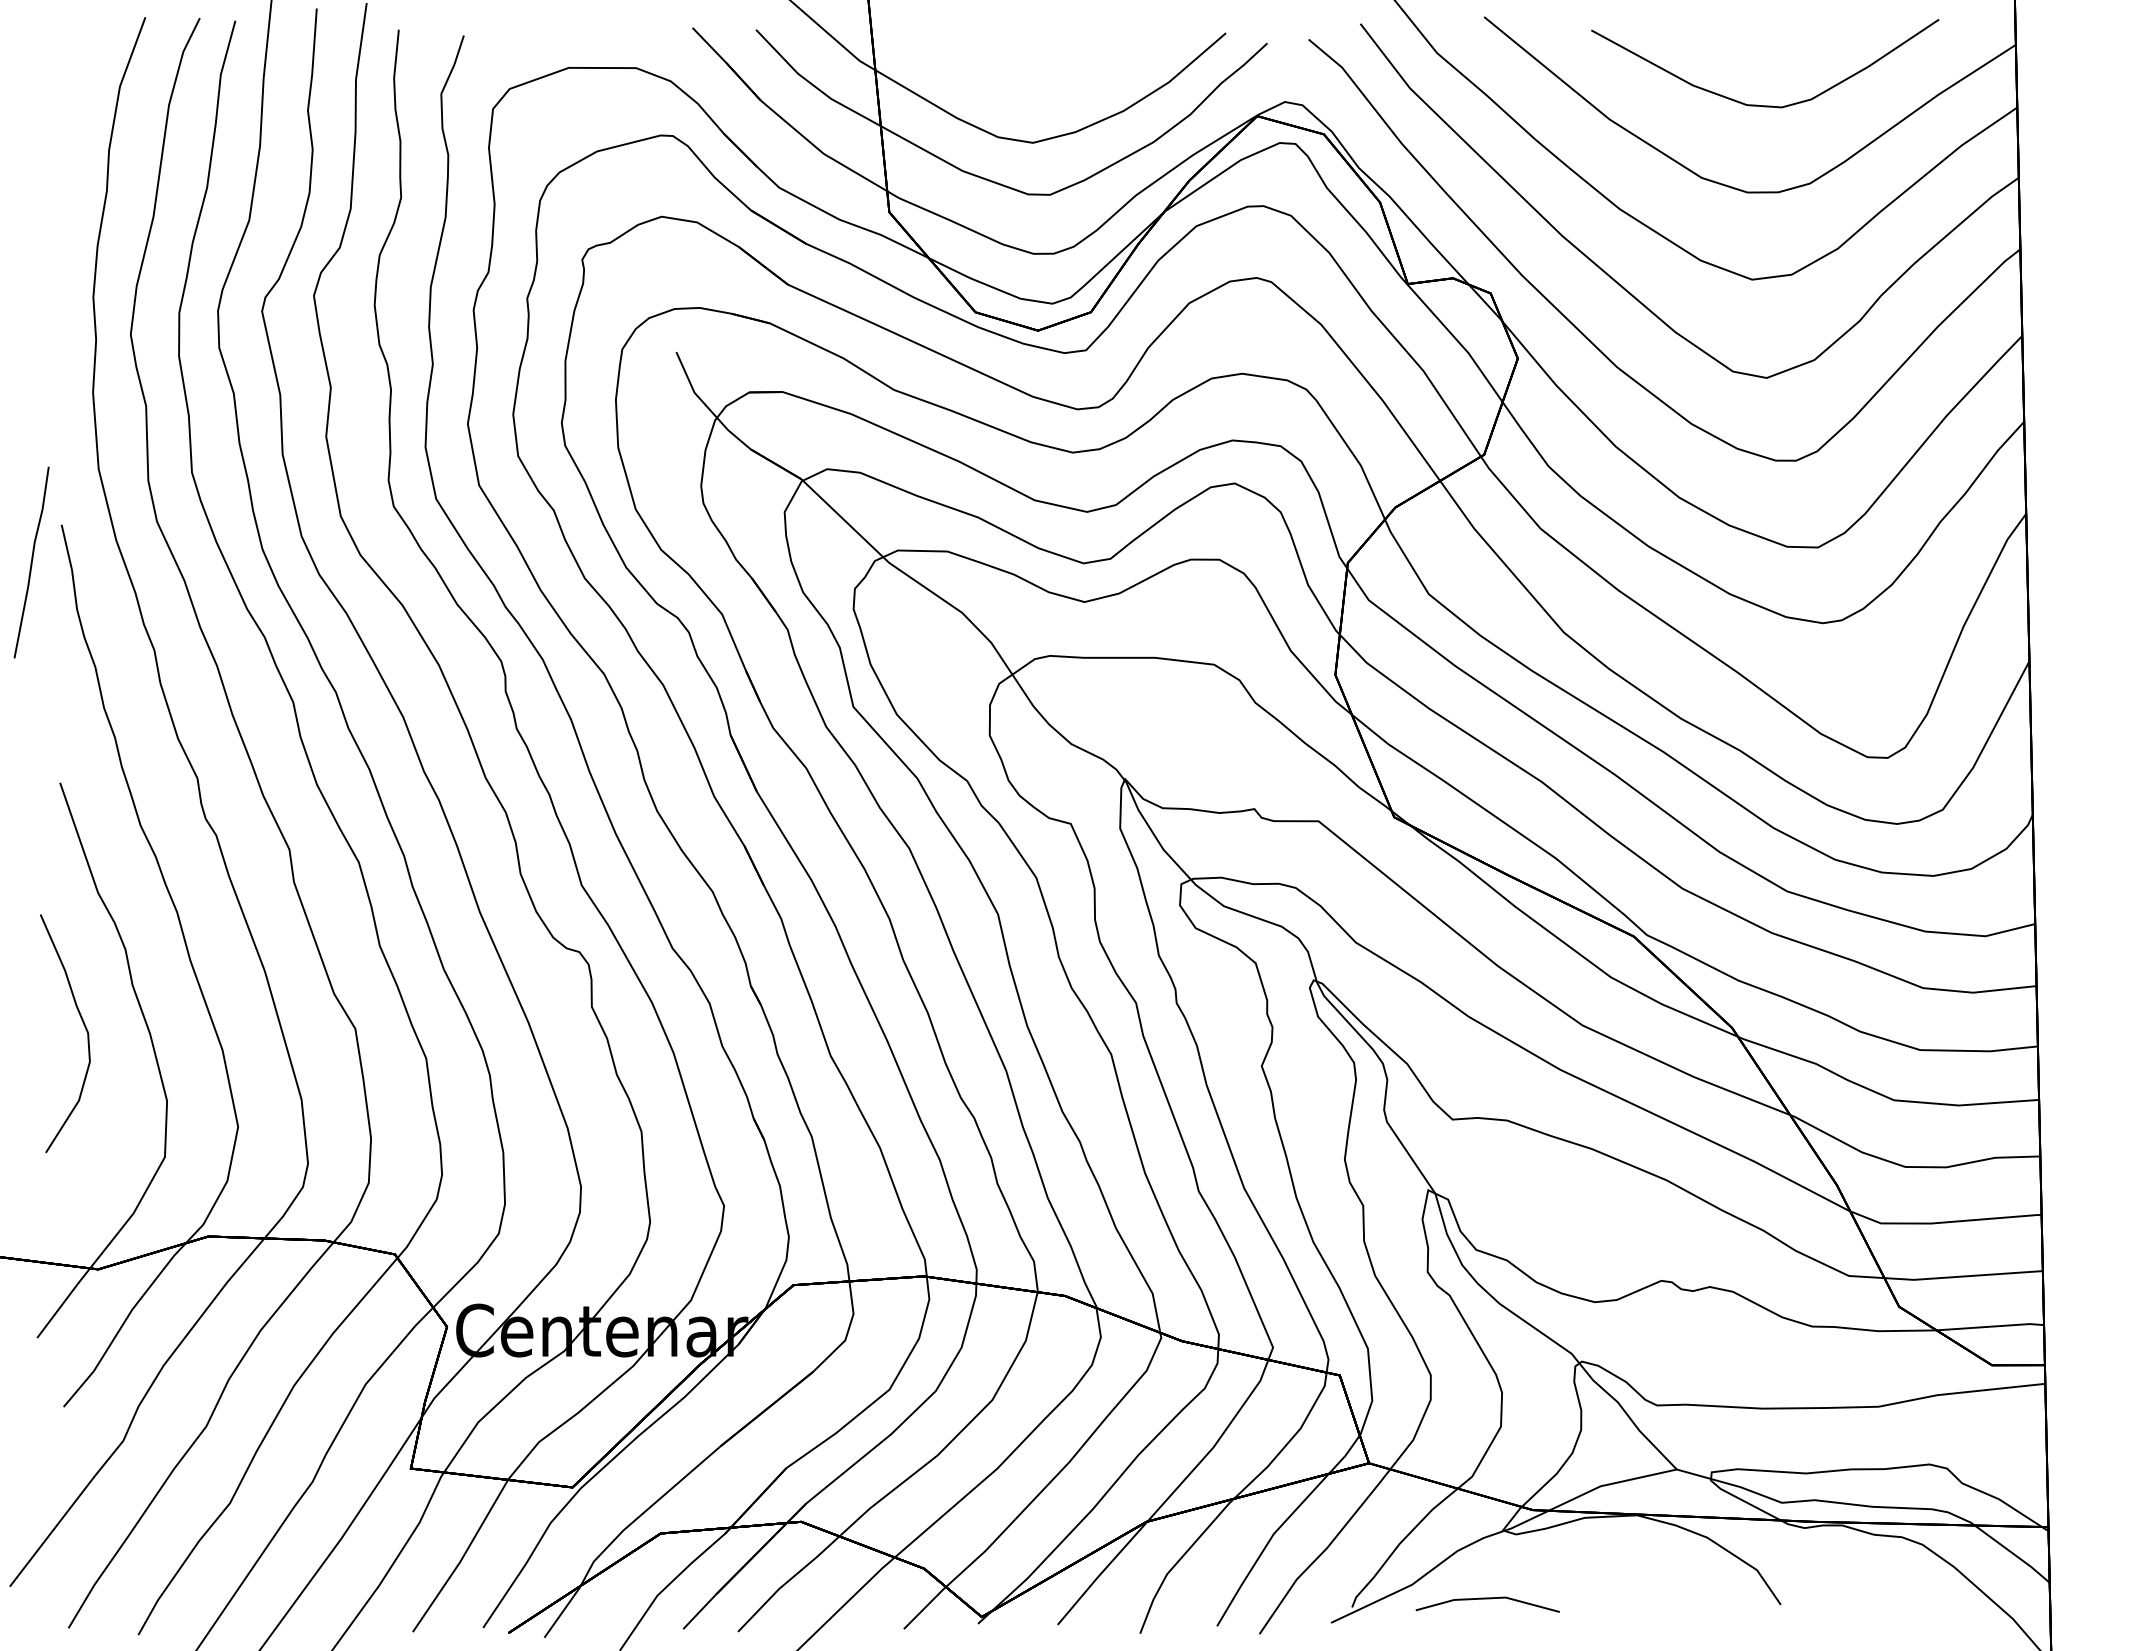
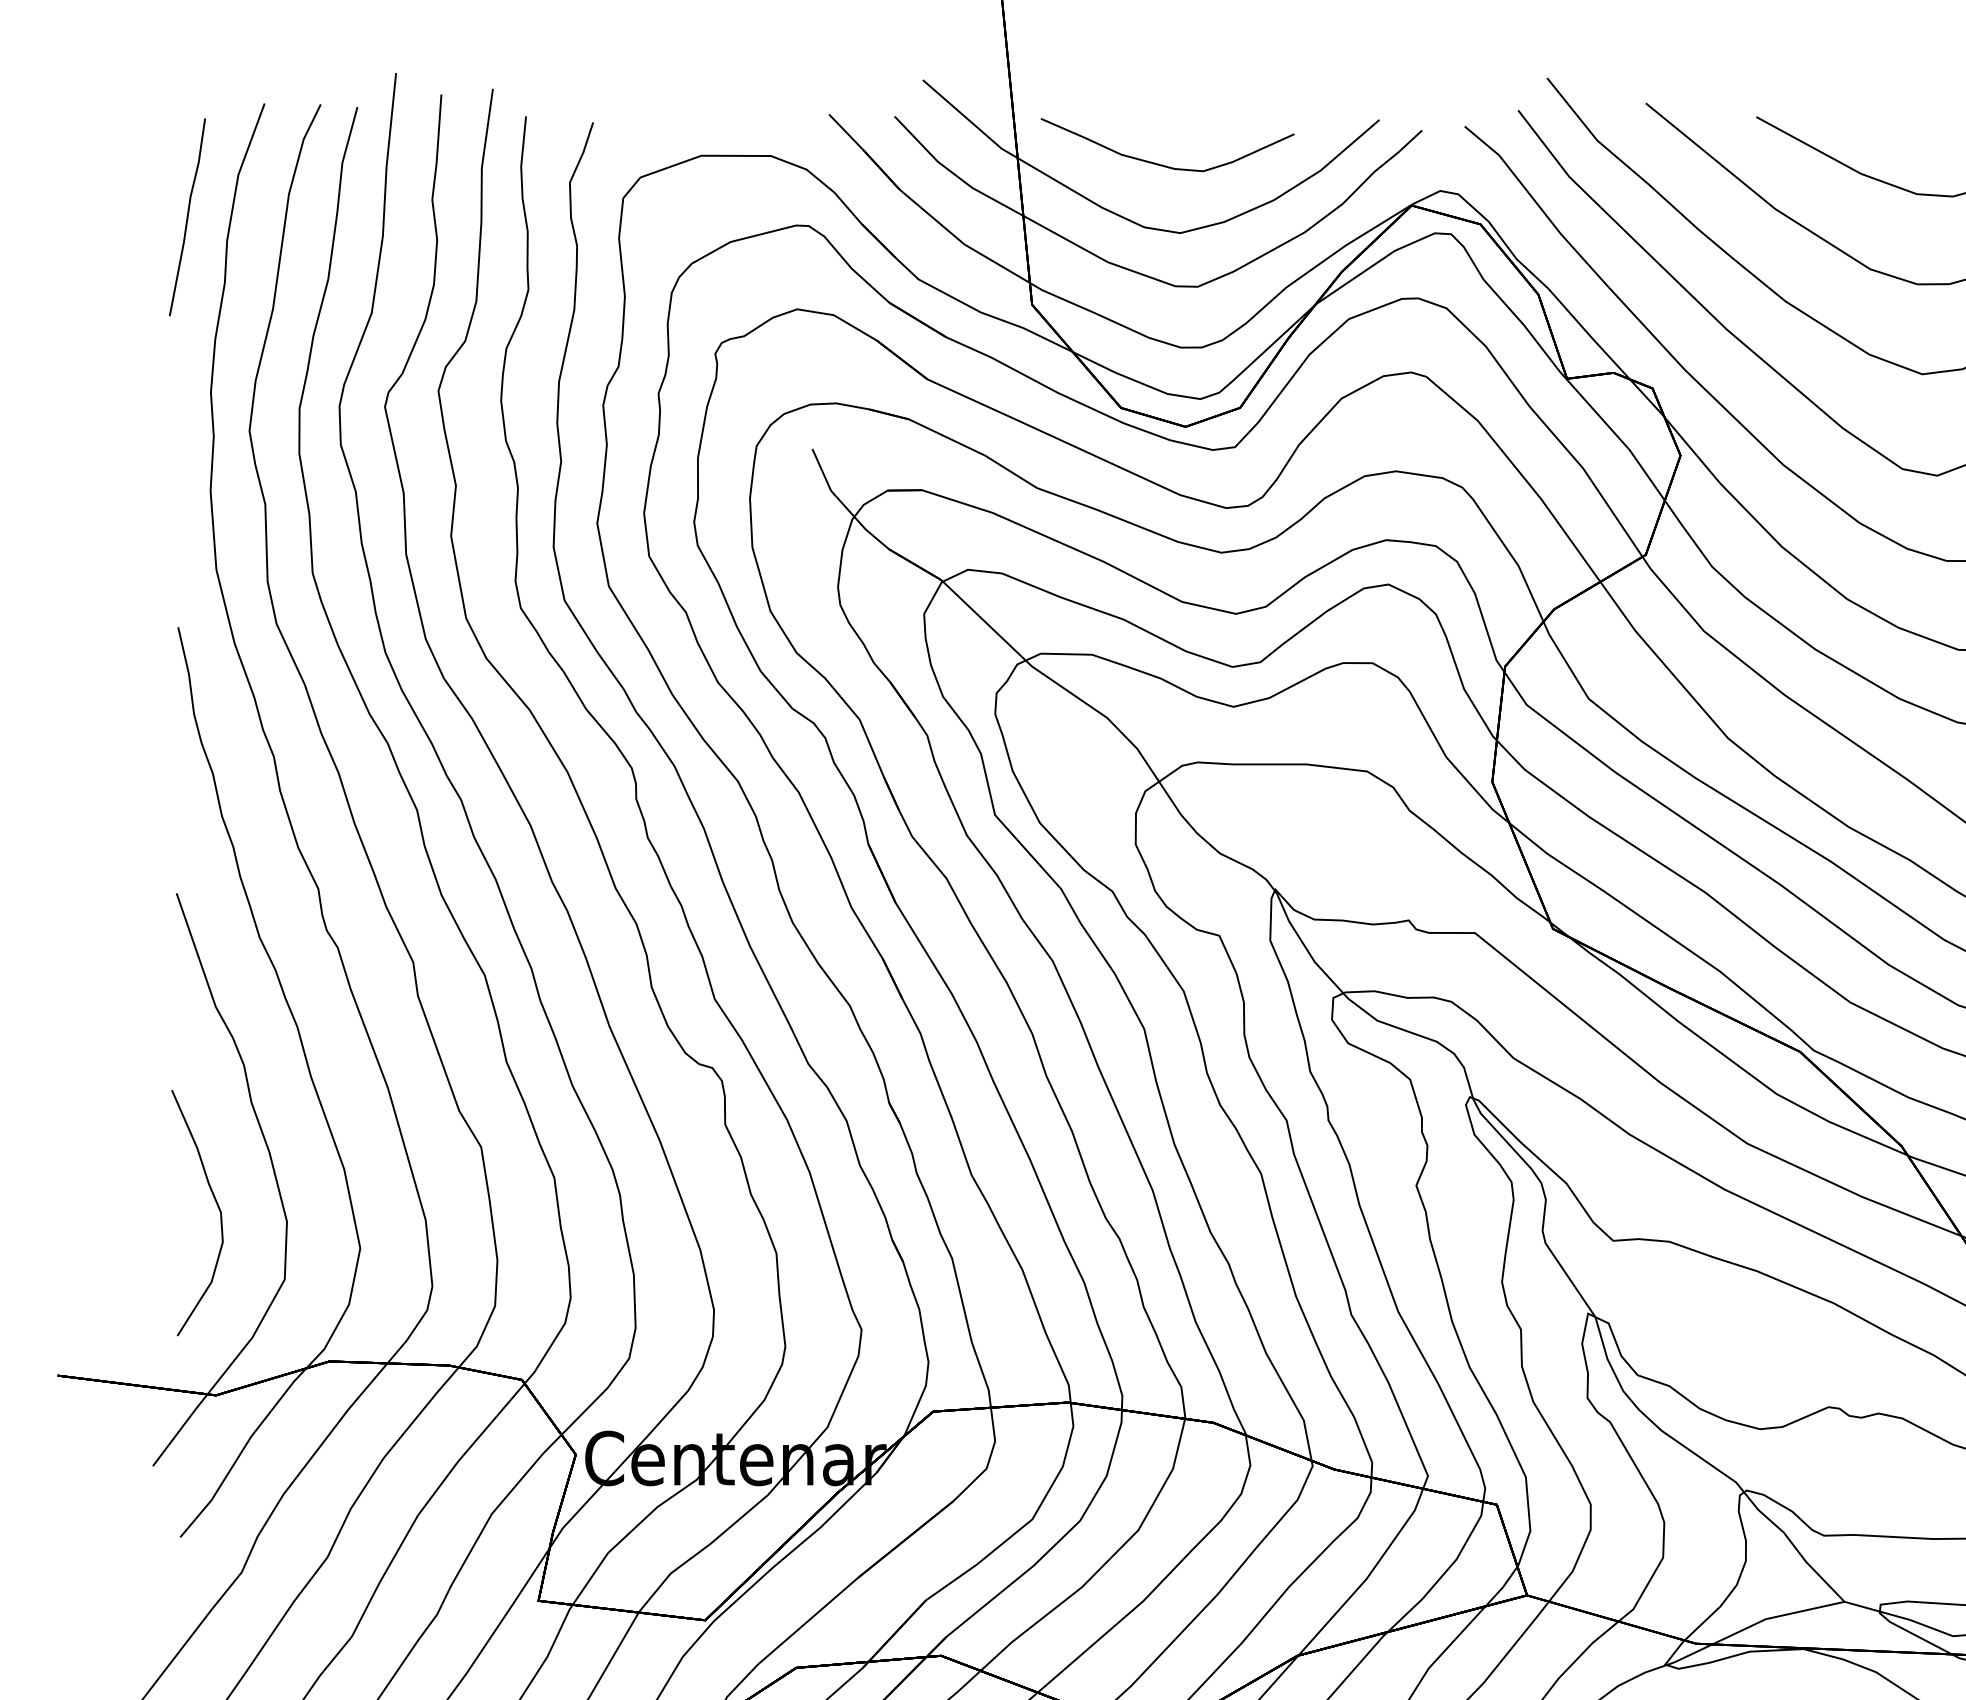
curve: (1016, 76) -> (1163, 164), added
line: (31, 562) -> (187, 217), moved
curve: (83, 1025) -> (216, 1204), moved

